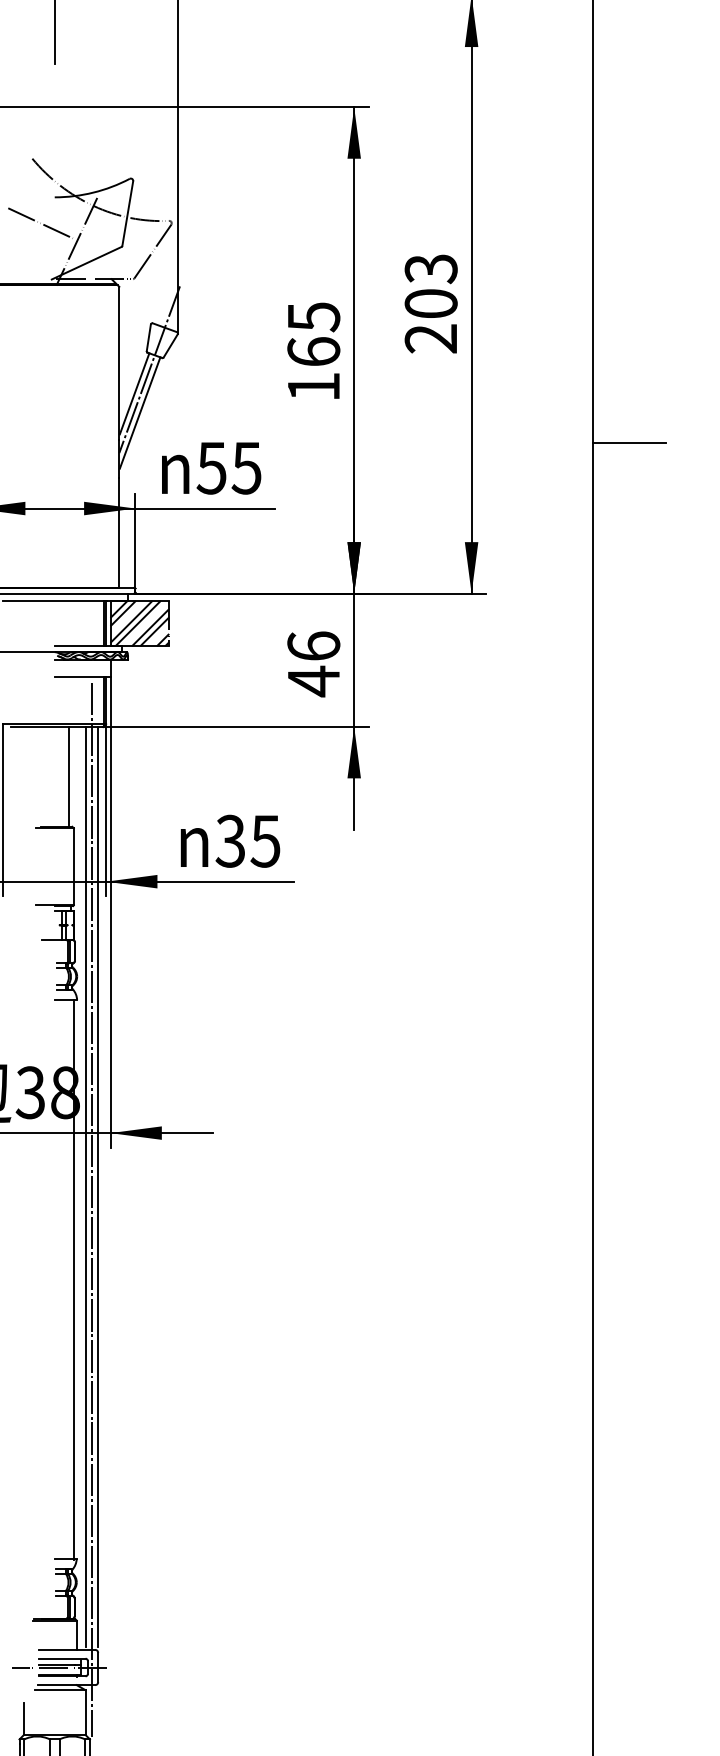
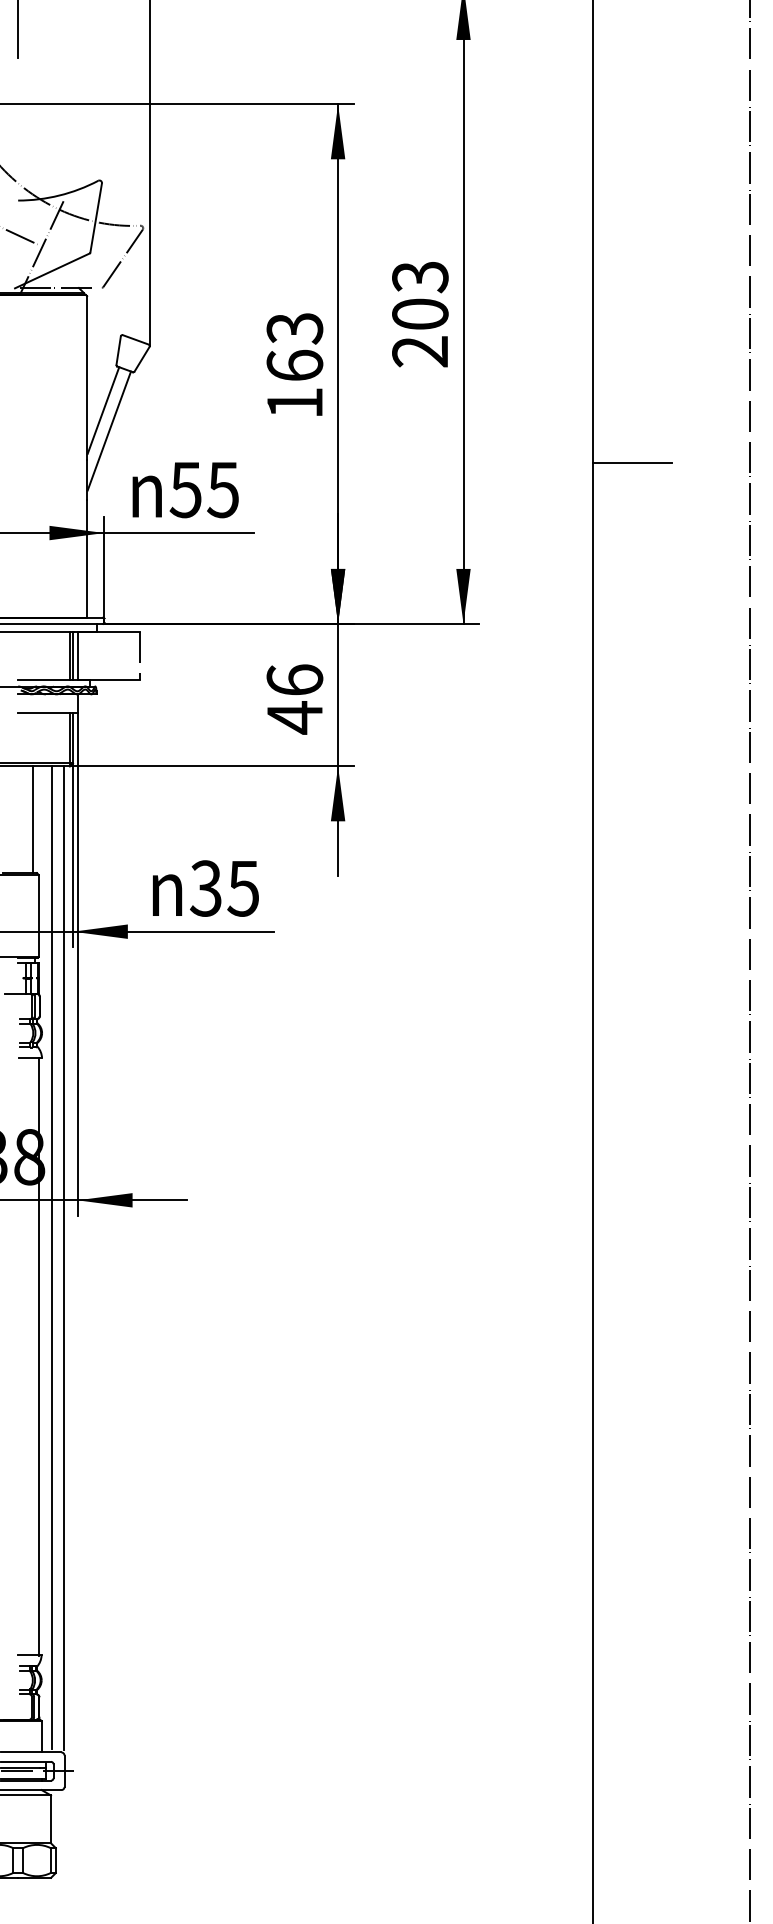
text: (313, 317) -> (294, 328), 165 -> 163
line: (149, 369) -> (119, 384), removed
hatch: (139, 623) -> (108, 655), removed
line: (91, 1210) -> (57, 1282), removed

